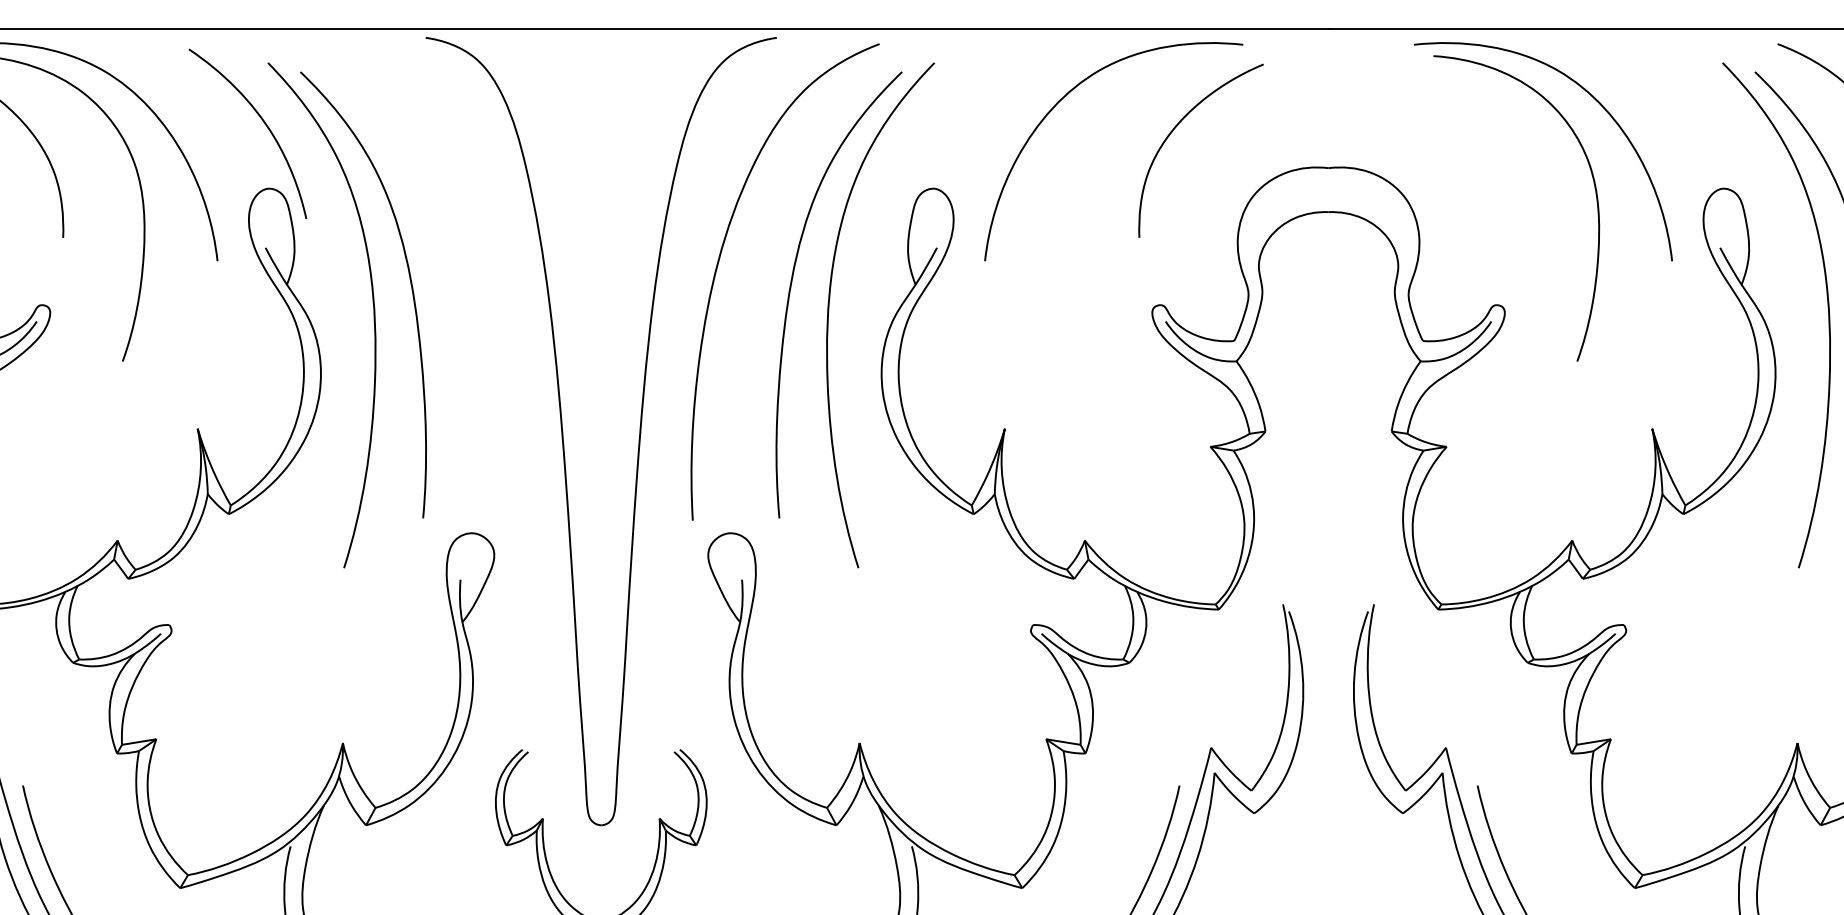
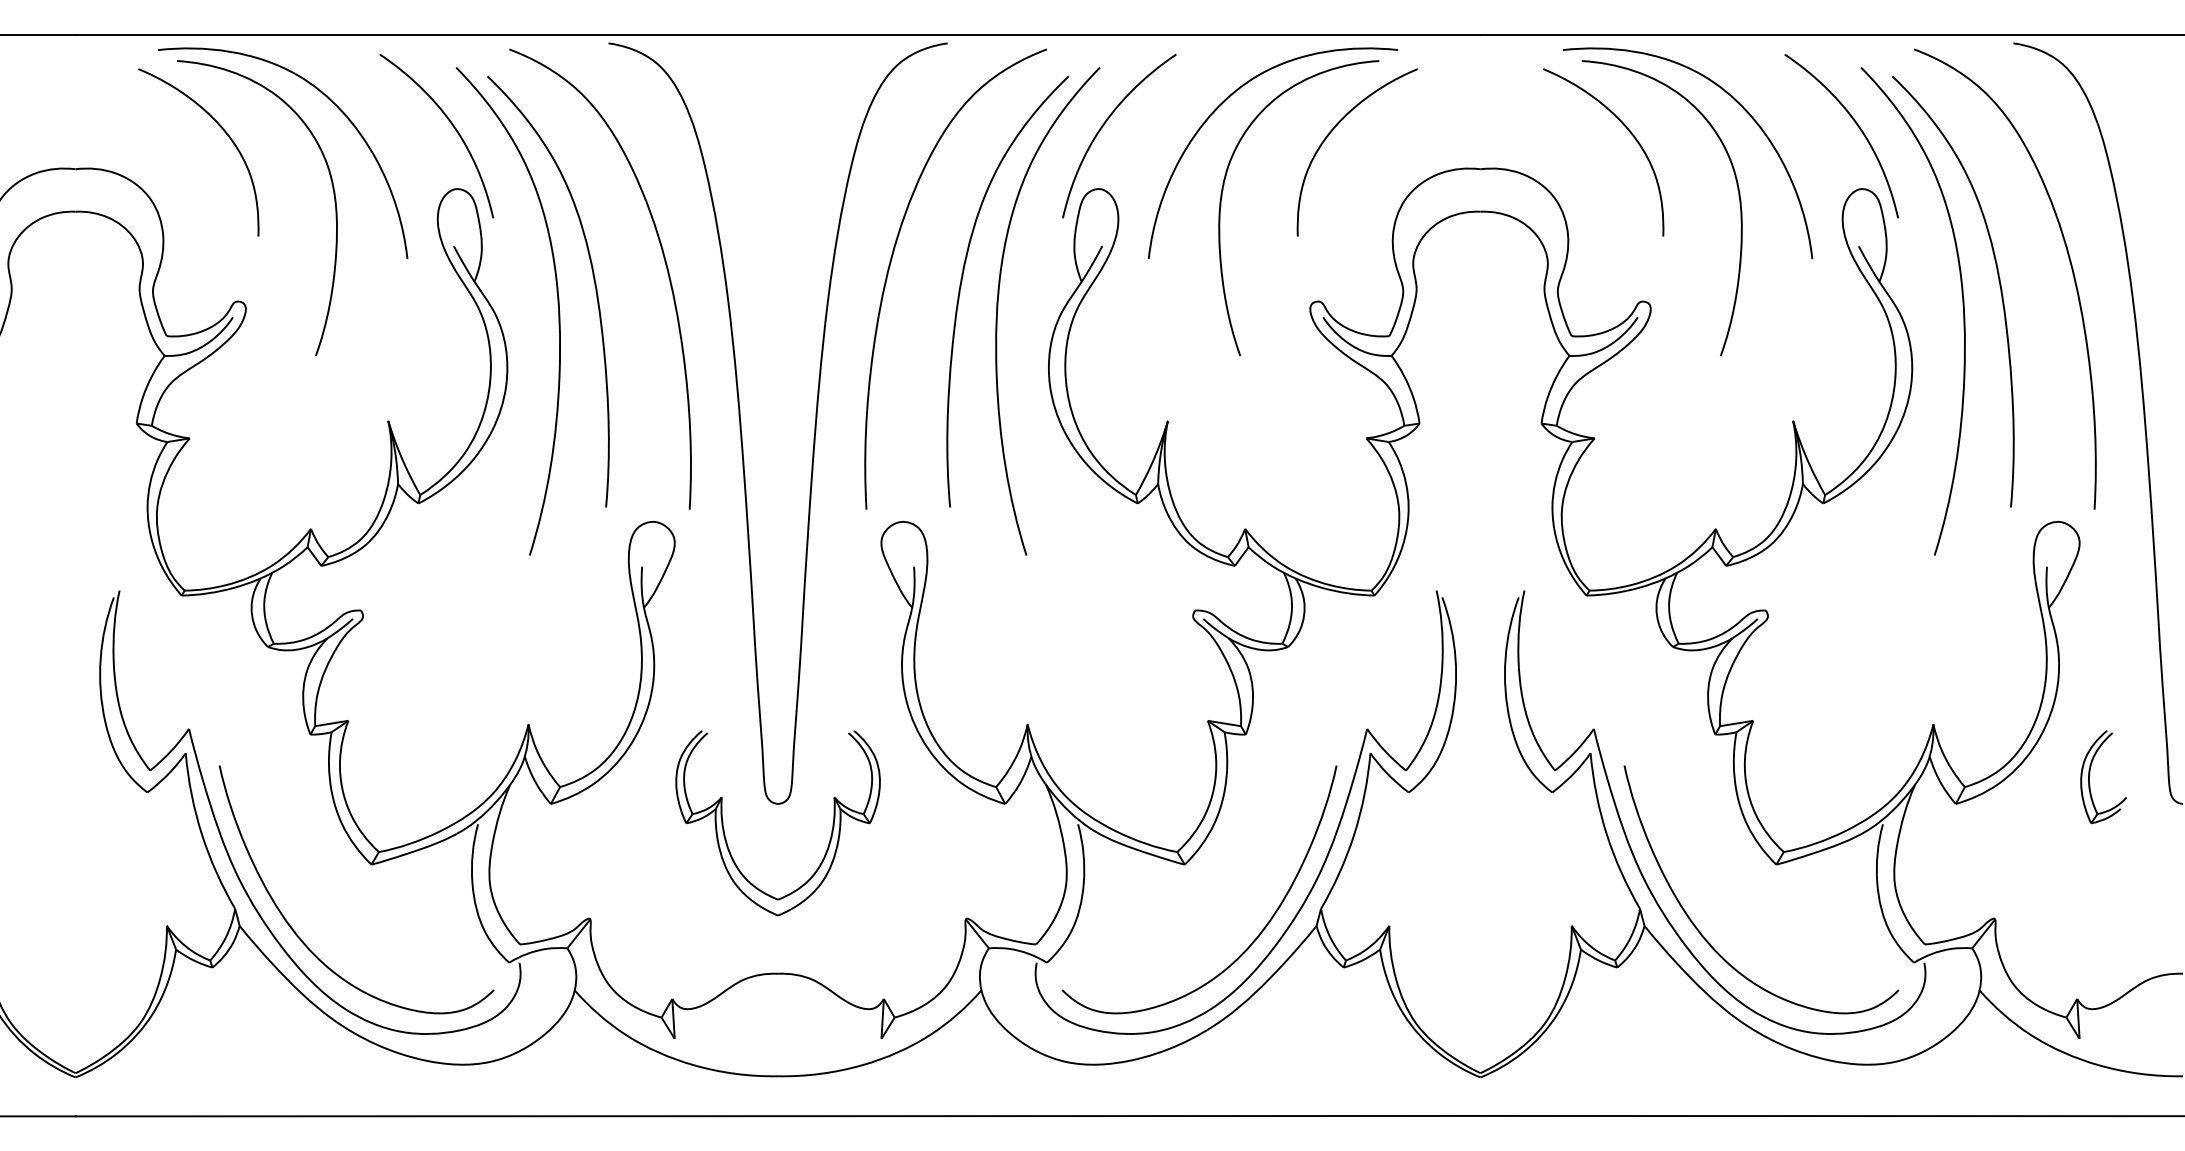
curve: (939, 122) -> (1104, 125), added
curve: (1717, 122) -> (1856, 125), added
curve: (1481, 129) -> (1628, 131), added
curve: (1061, 197) -> (1222, 197), added
curve: (483, 264) -> (664, 262), added

